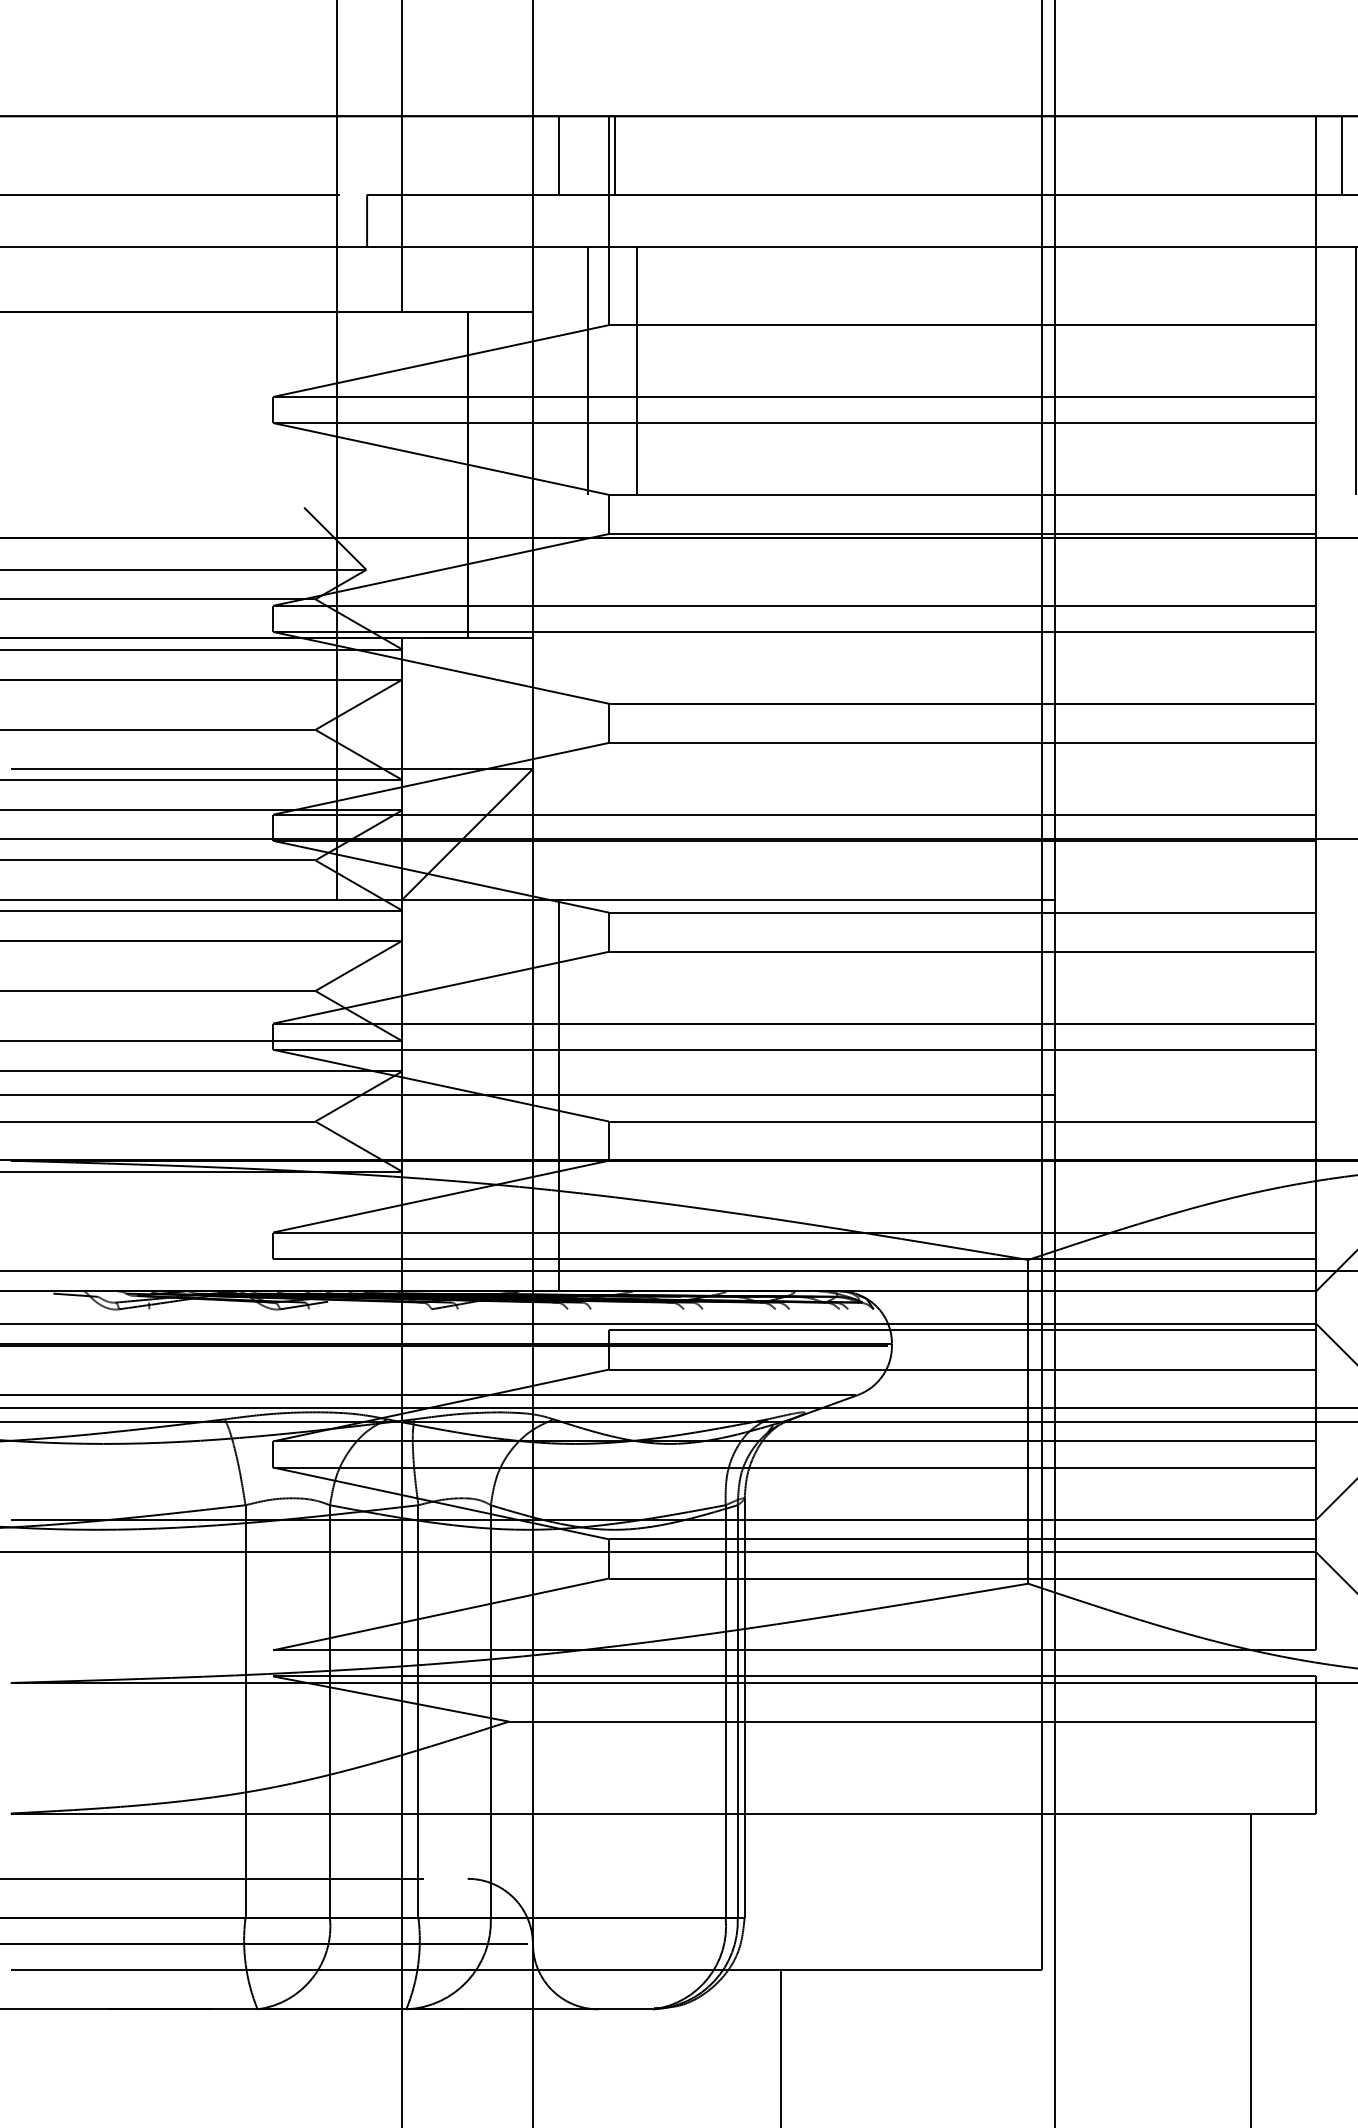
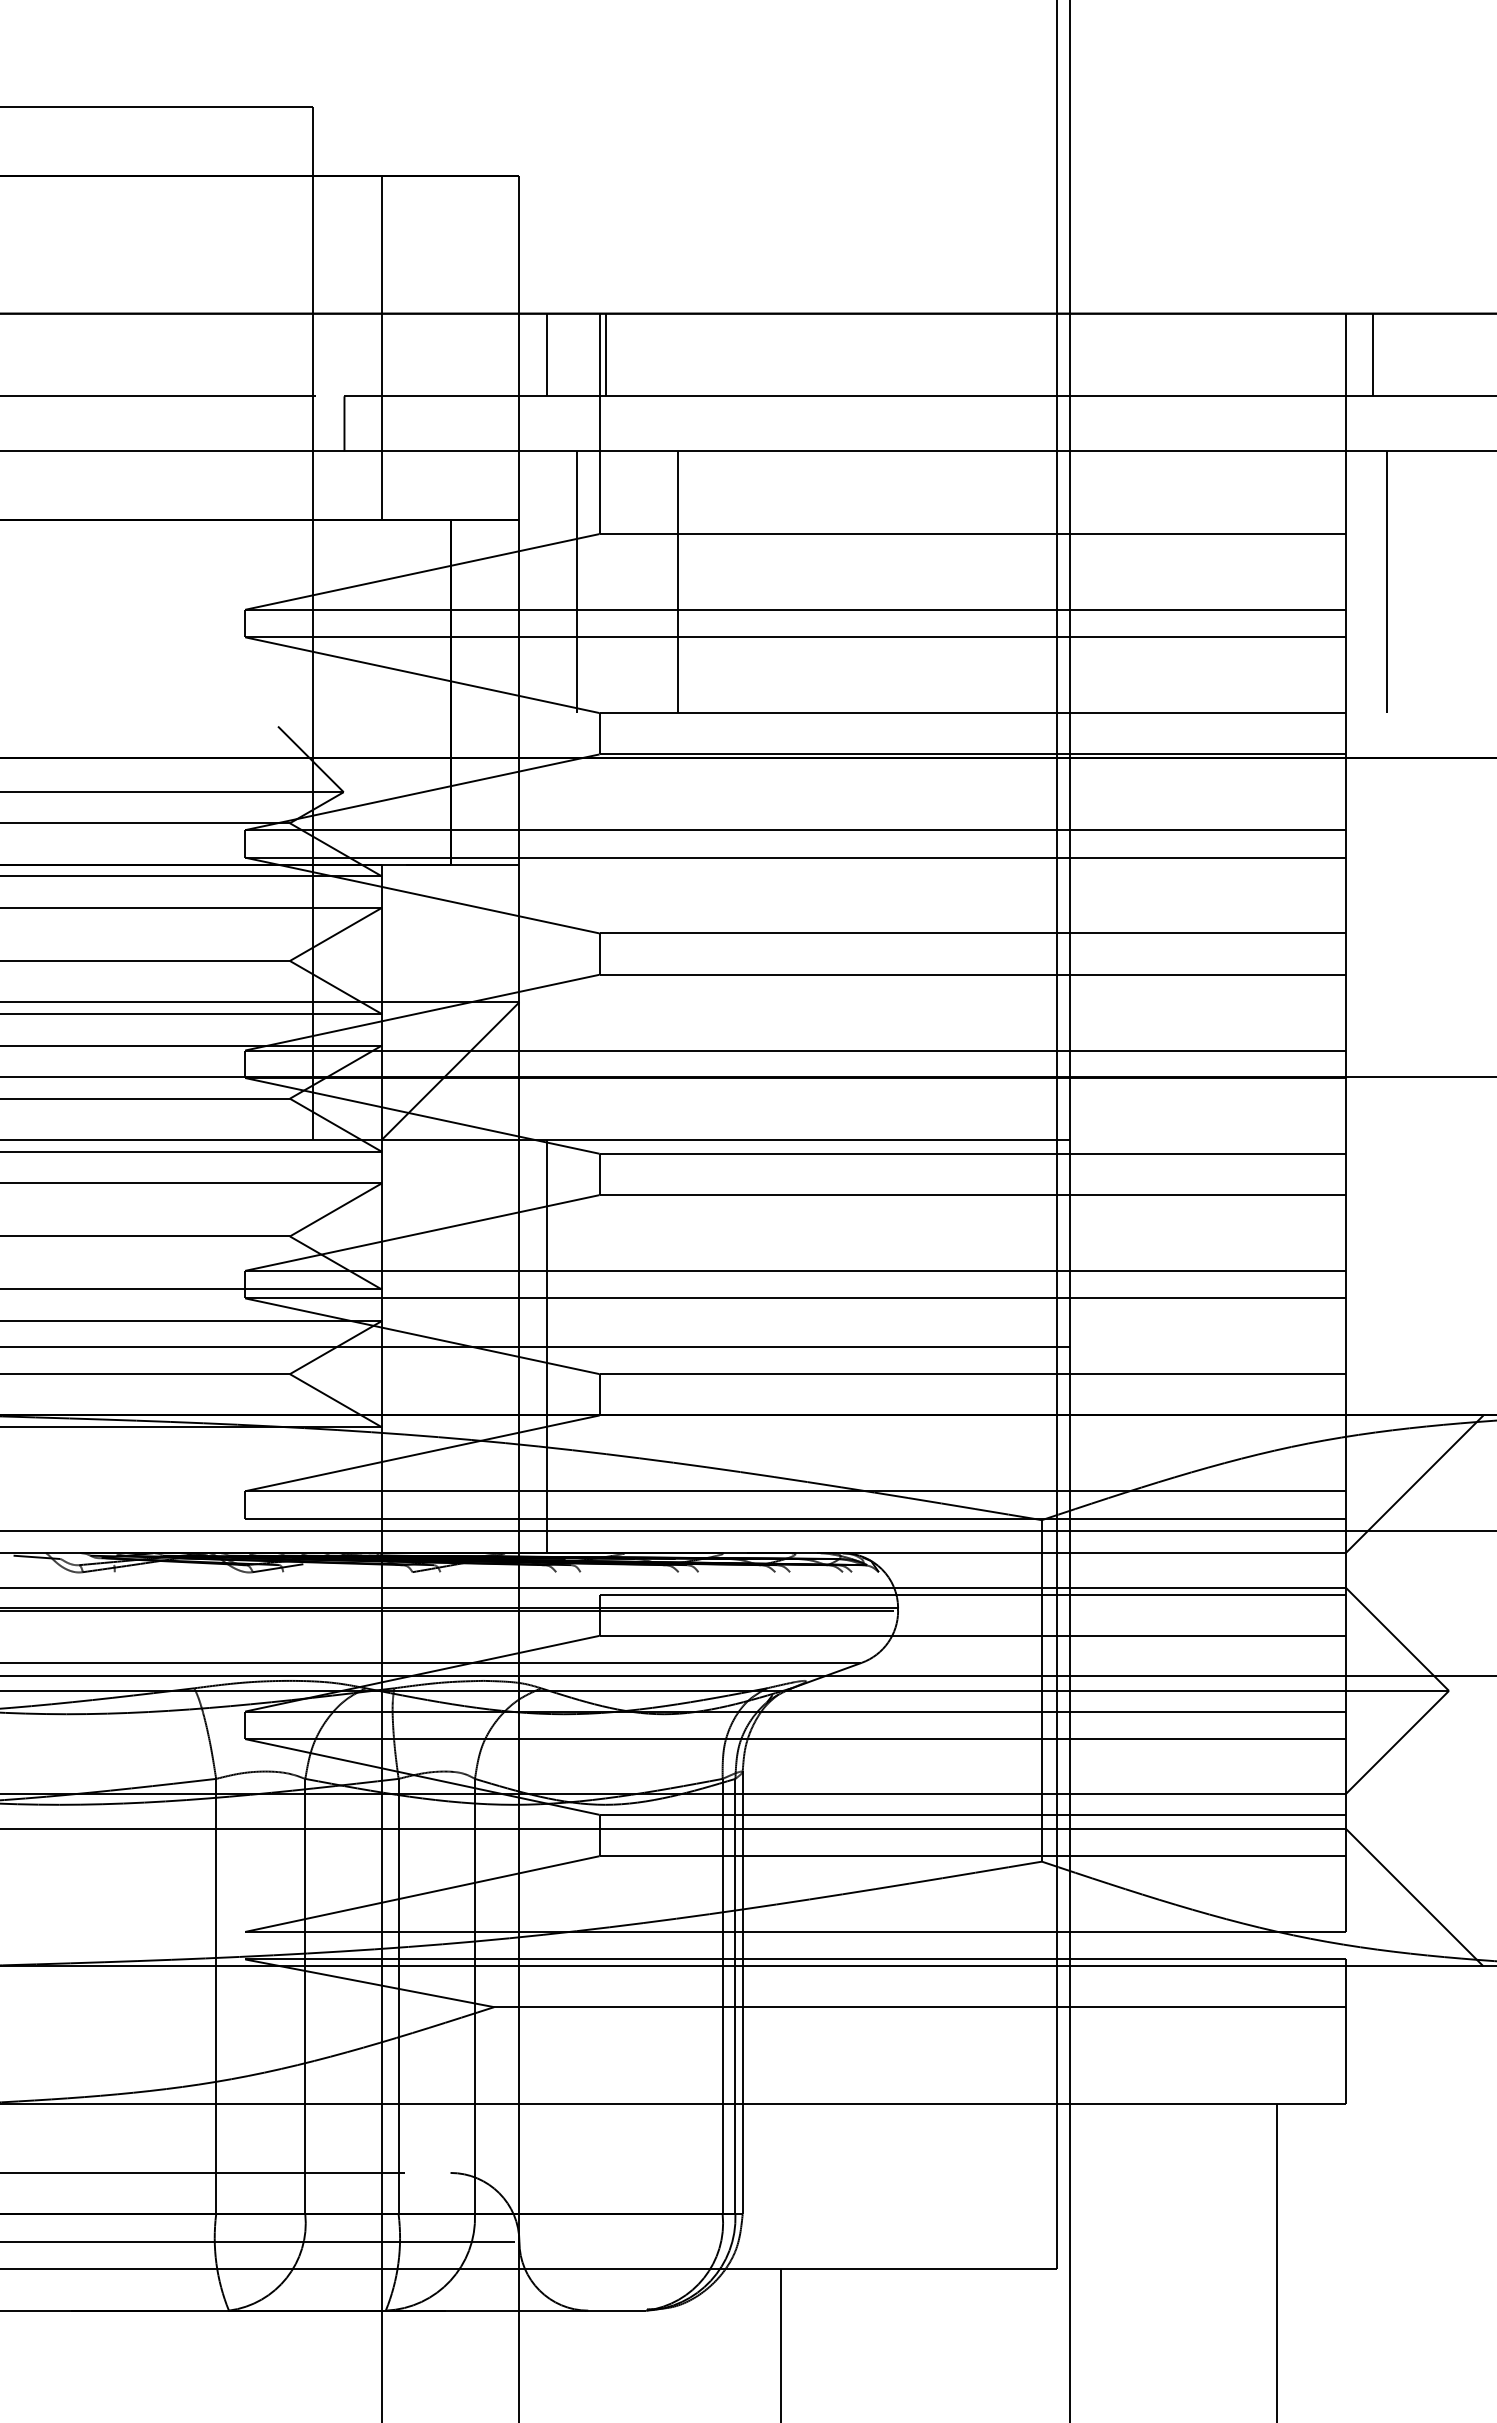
line: (636, 370) -> (677, 581), moved

